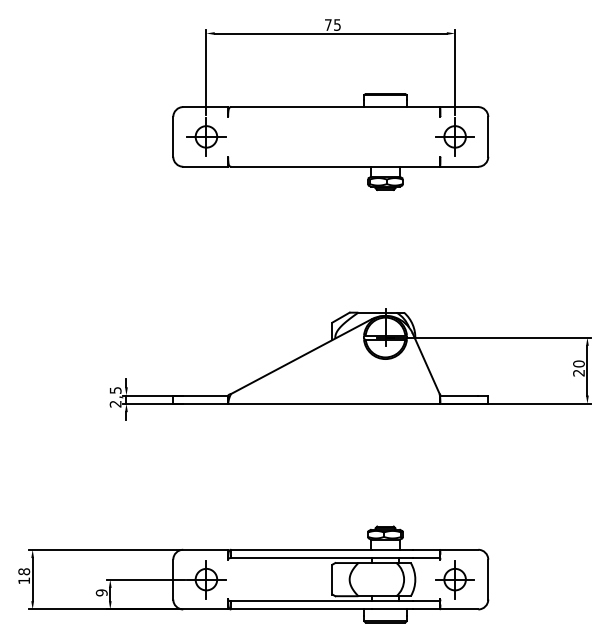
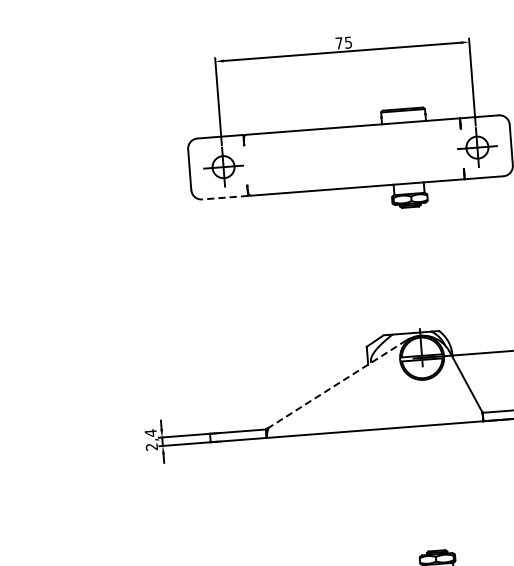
line: (205, 166) -> (224, 197), solid -> dashed
line: (300, 356) -> (336, 383), solid -> dashed
text: (115, 390) -> (150, 433), 2,5 -> 2,4

